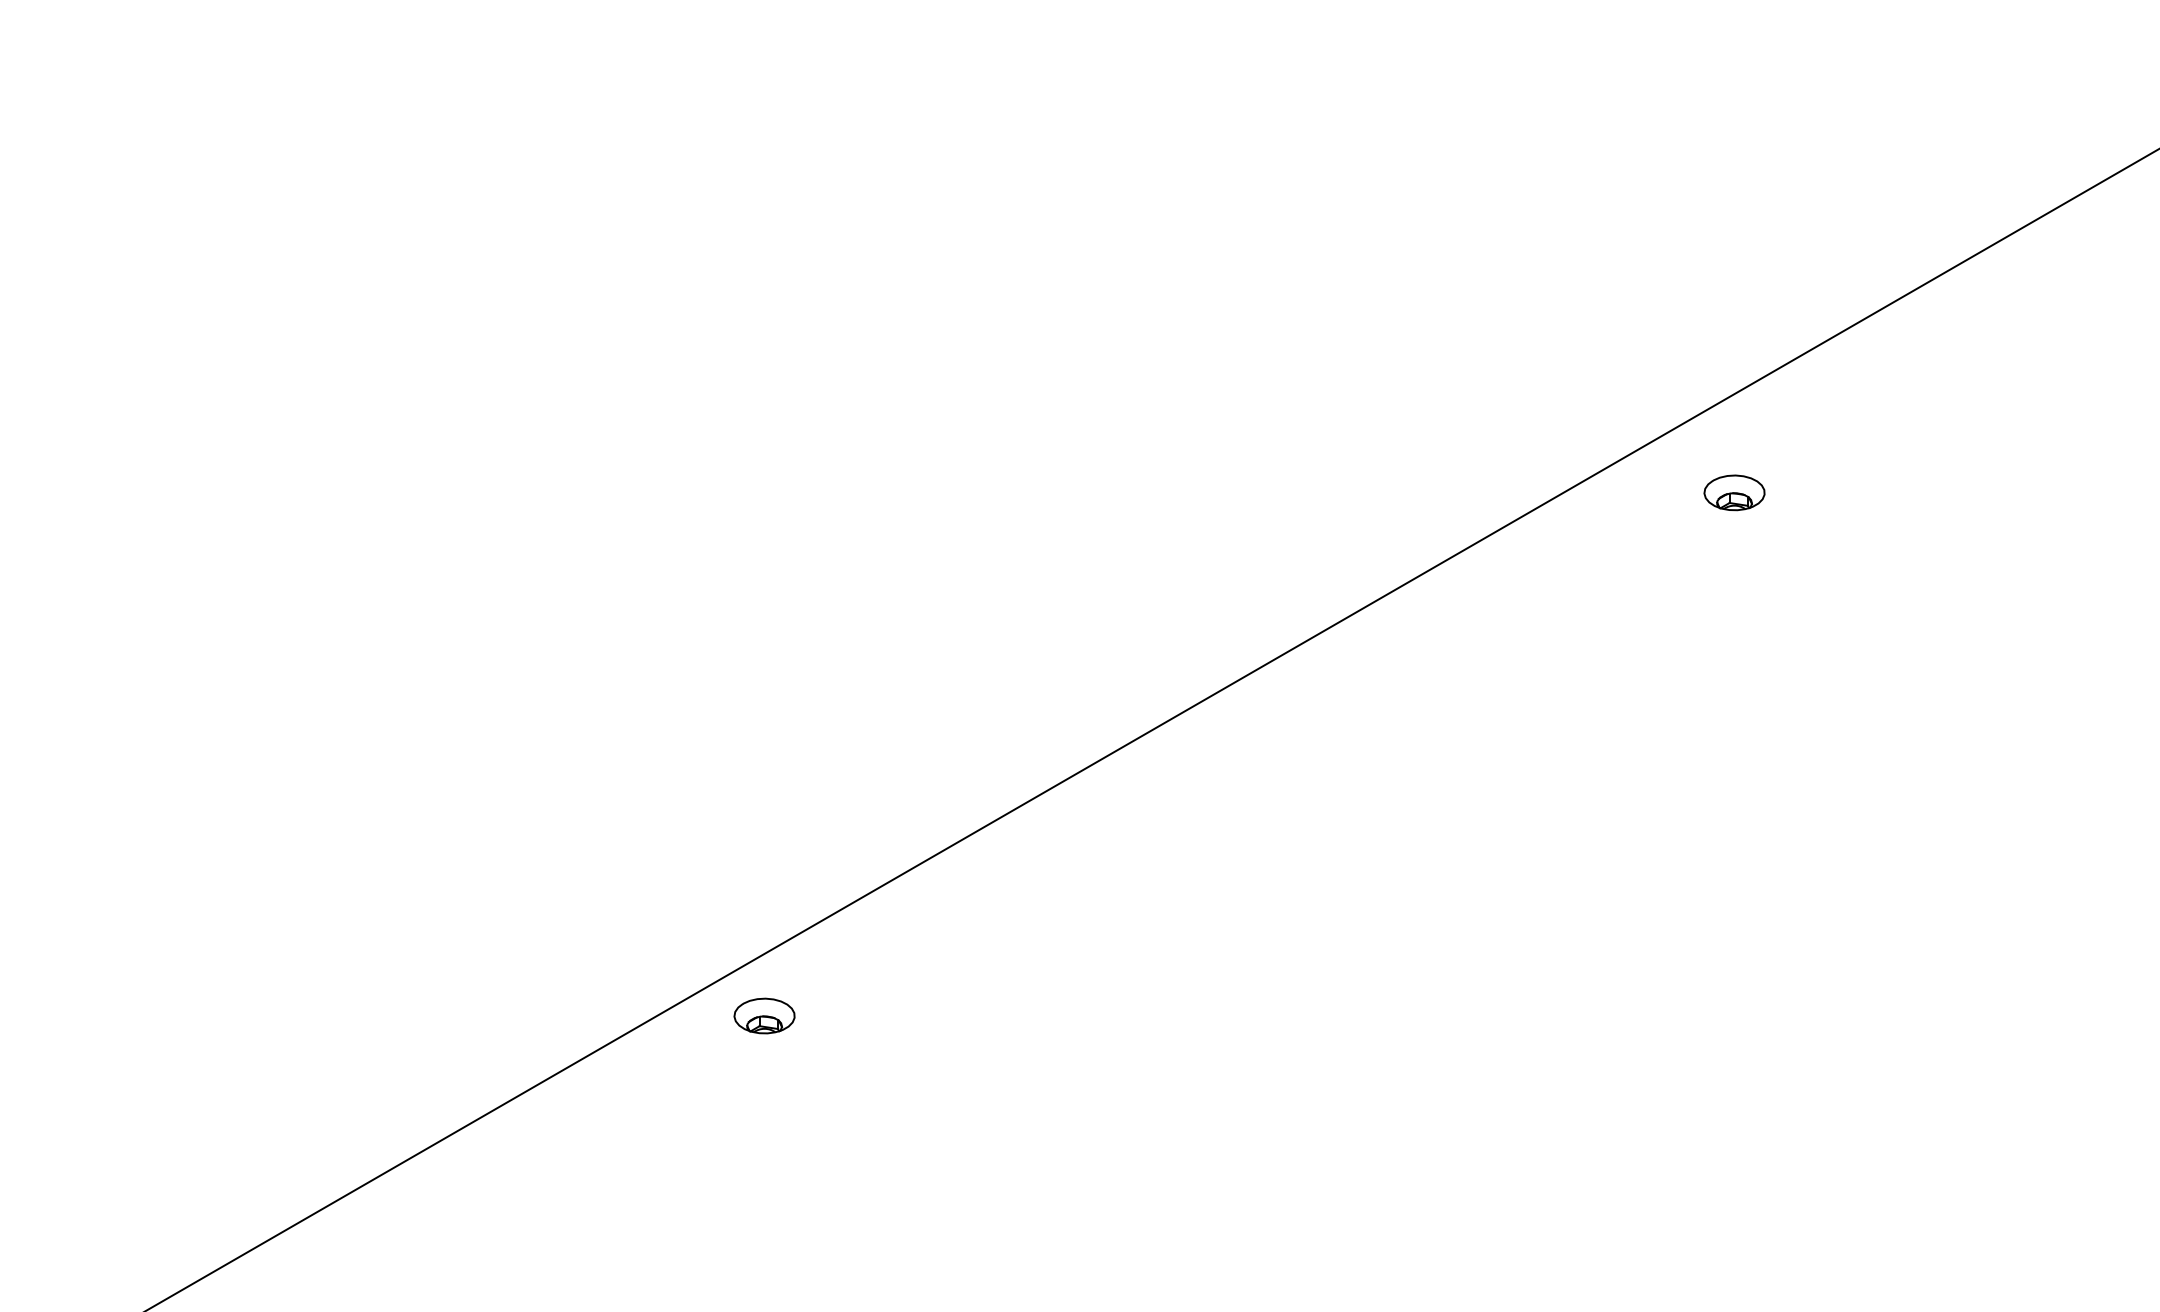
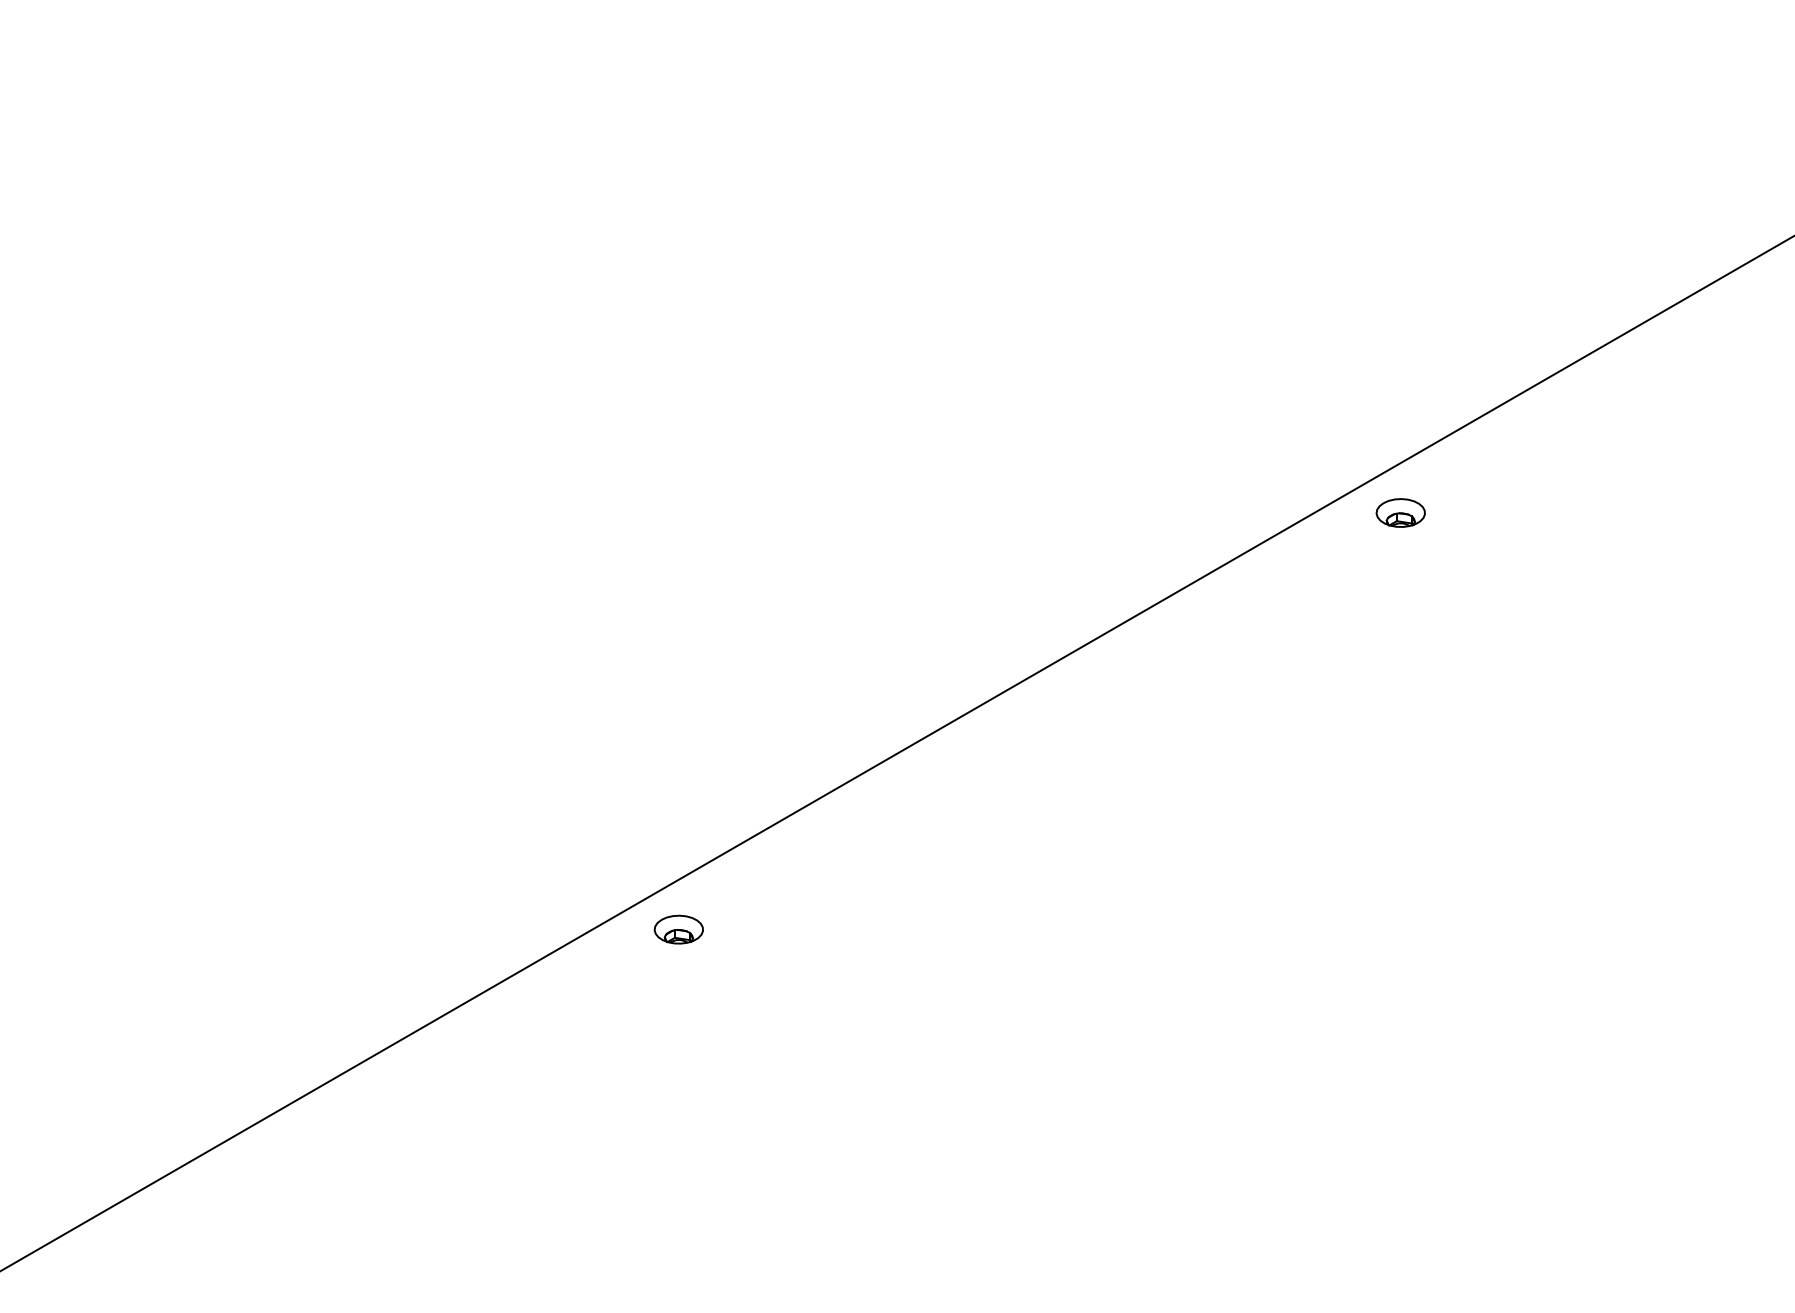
part: (1734, 492) -> (1400, 512), moved

